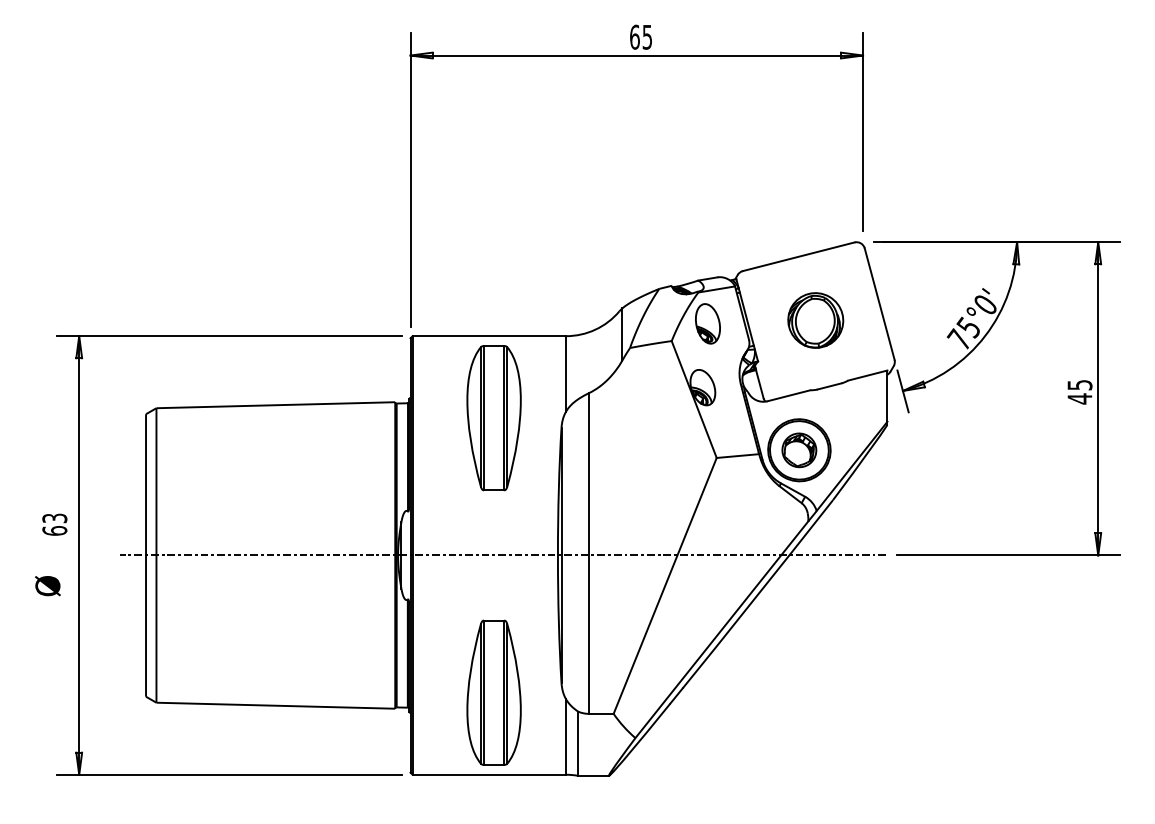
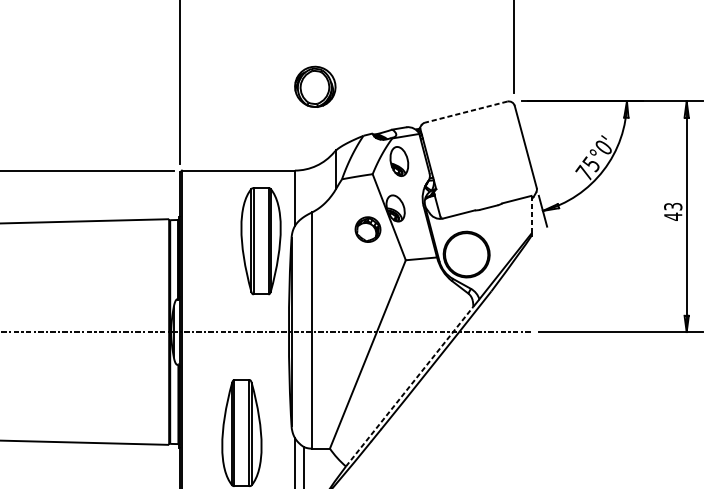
line: (798, 256) -> (466, 111), solid -> dashed
part: (815, 320) -> (315, 86), moved
text: (1079, 384) -> (672, 206), 45 -> 43
line: (887, 396) -> (531, 215), solid -> dashed
part: (493, 418) -> (260, 241), moved
part: (799, 450) -> (368, 229), moved
line: (721, 629) -> (409, 386), solid -> dashed

